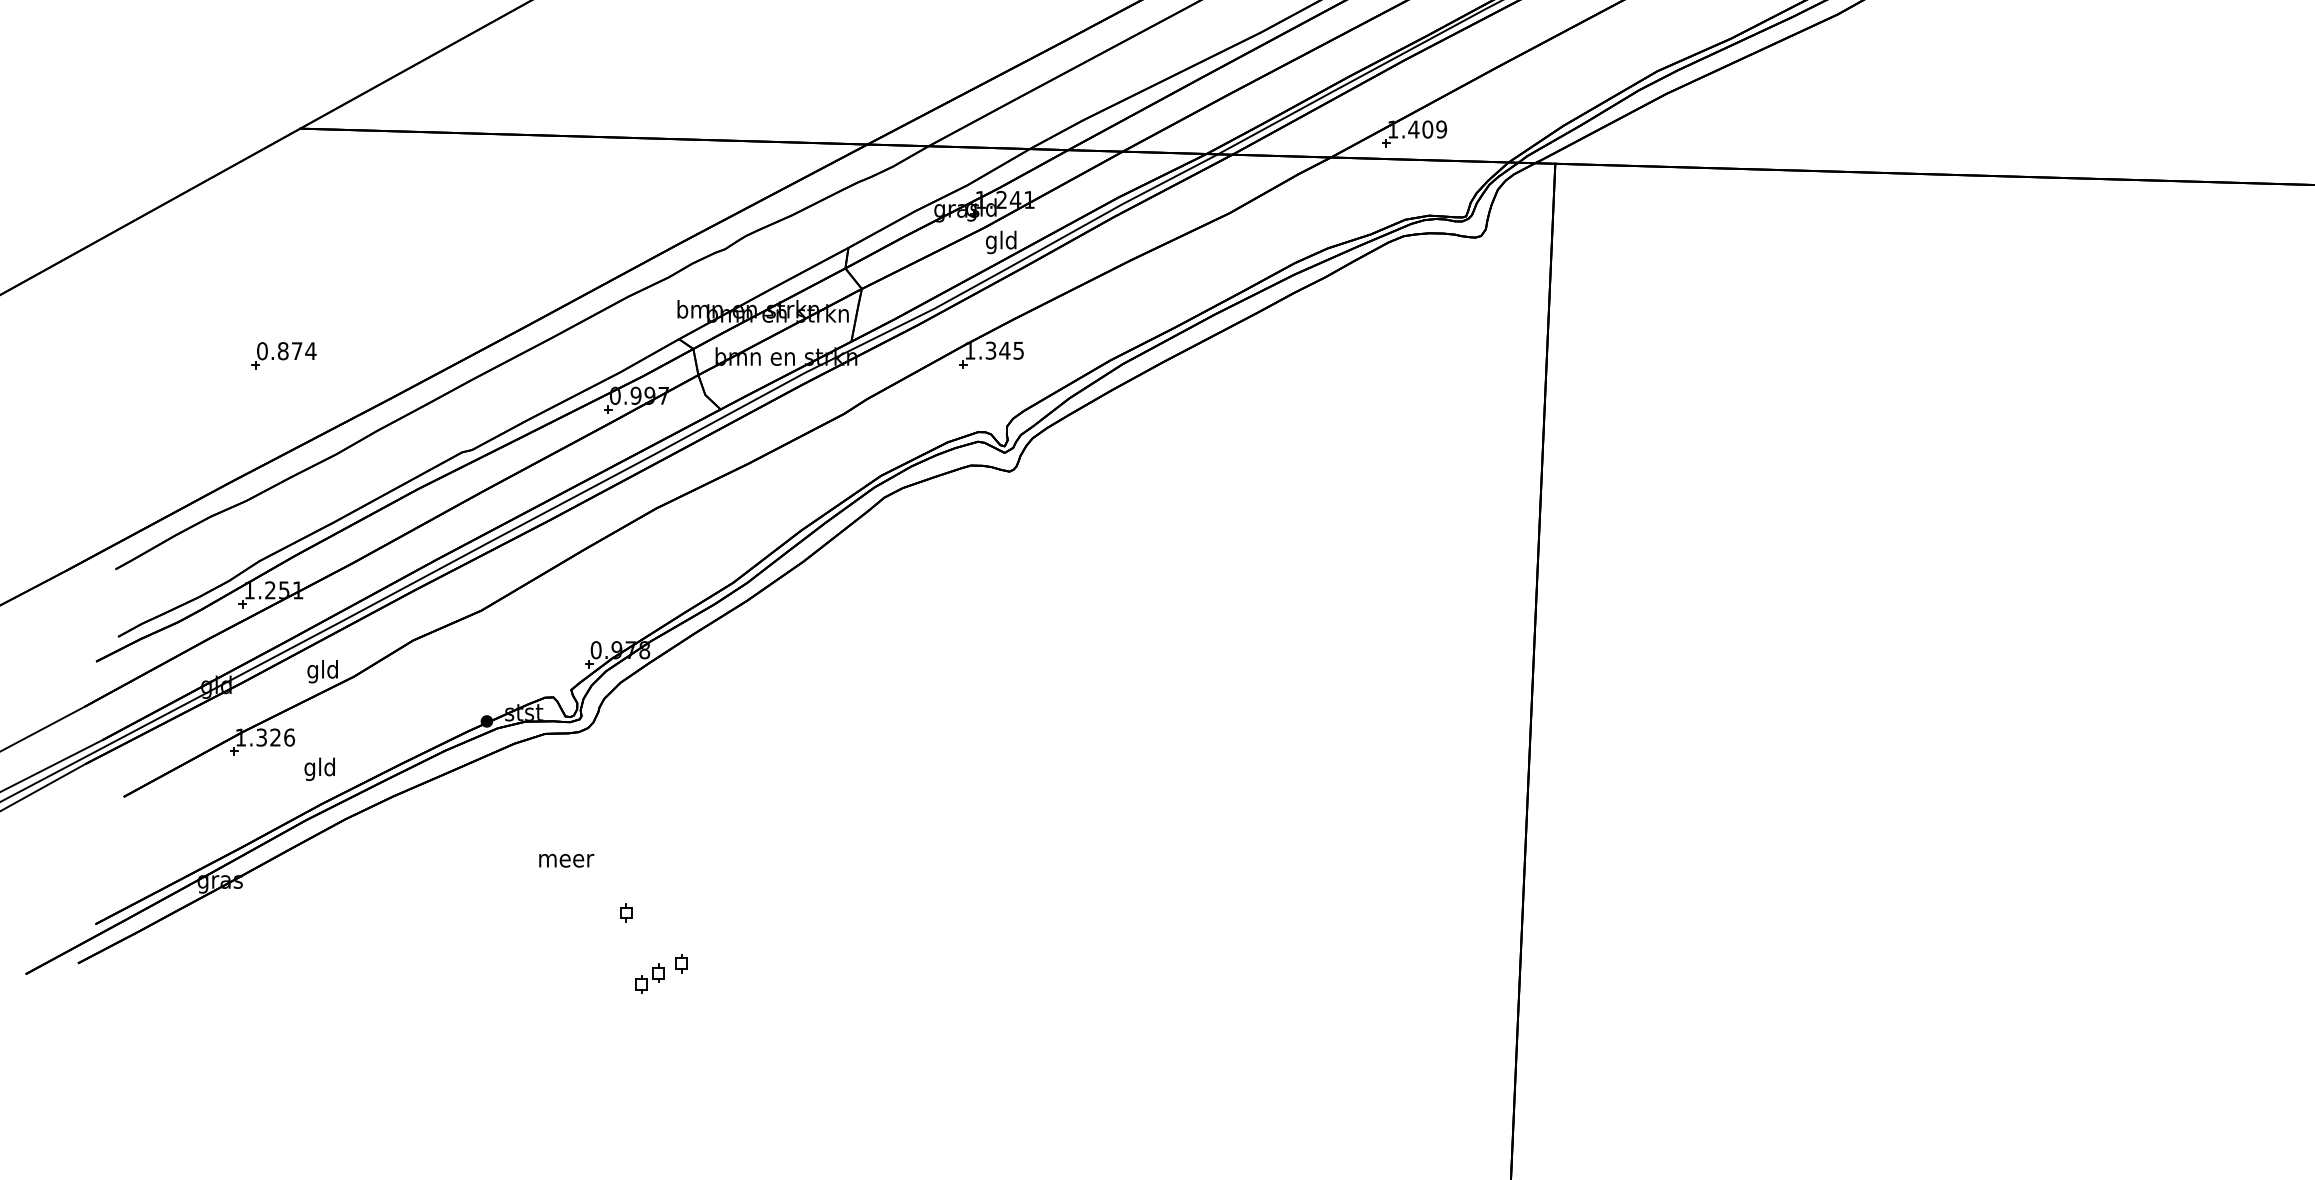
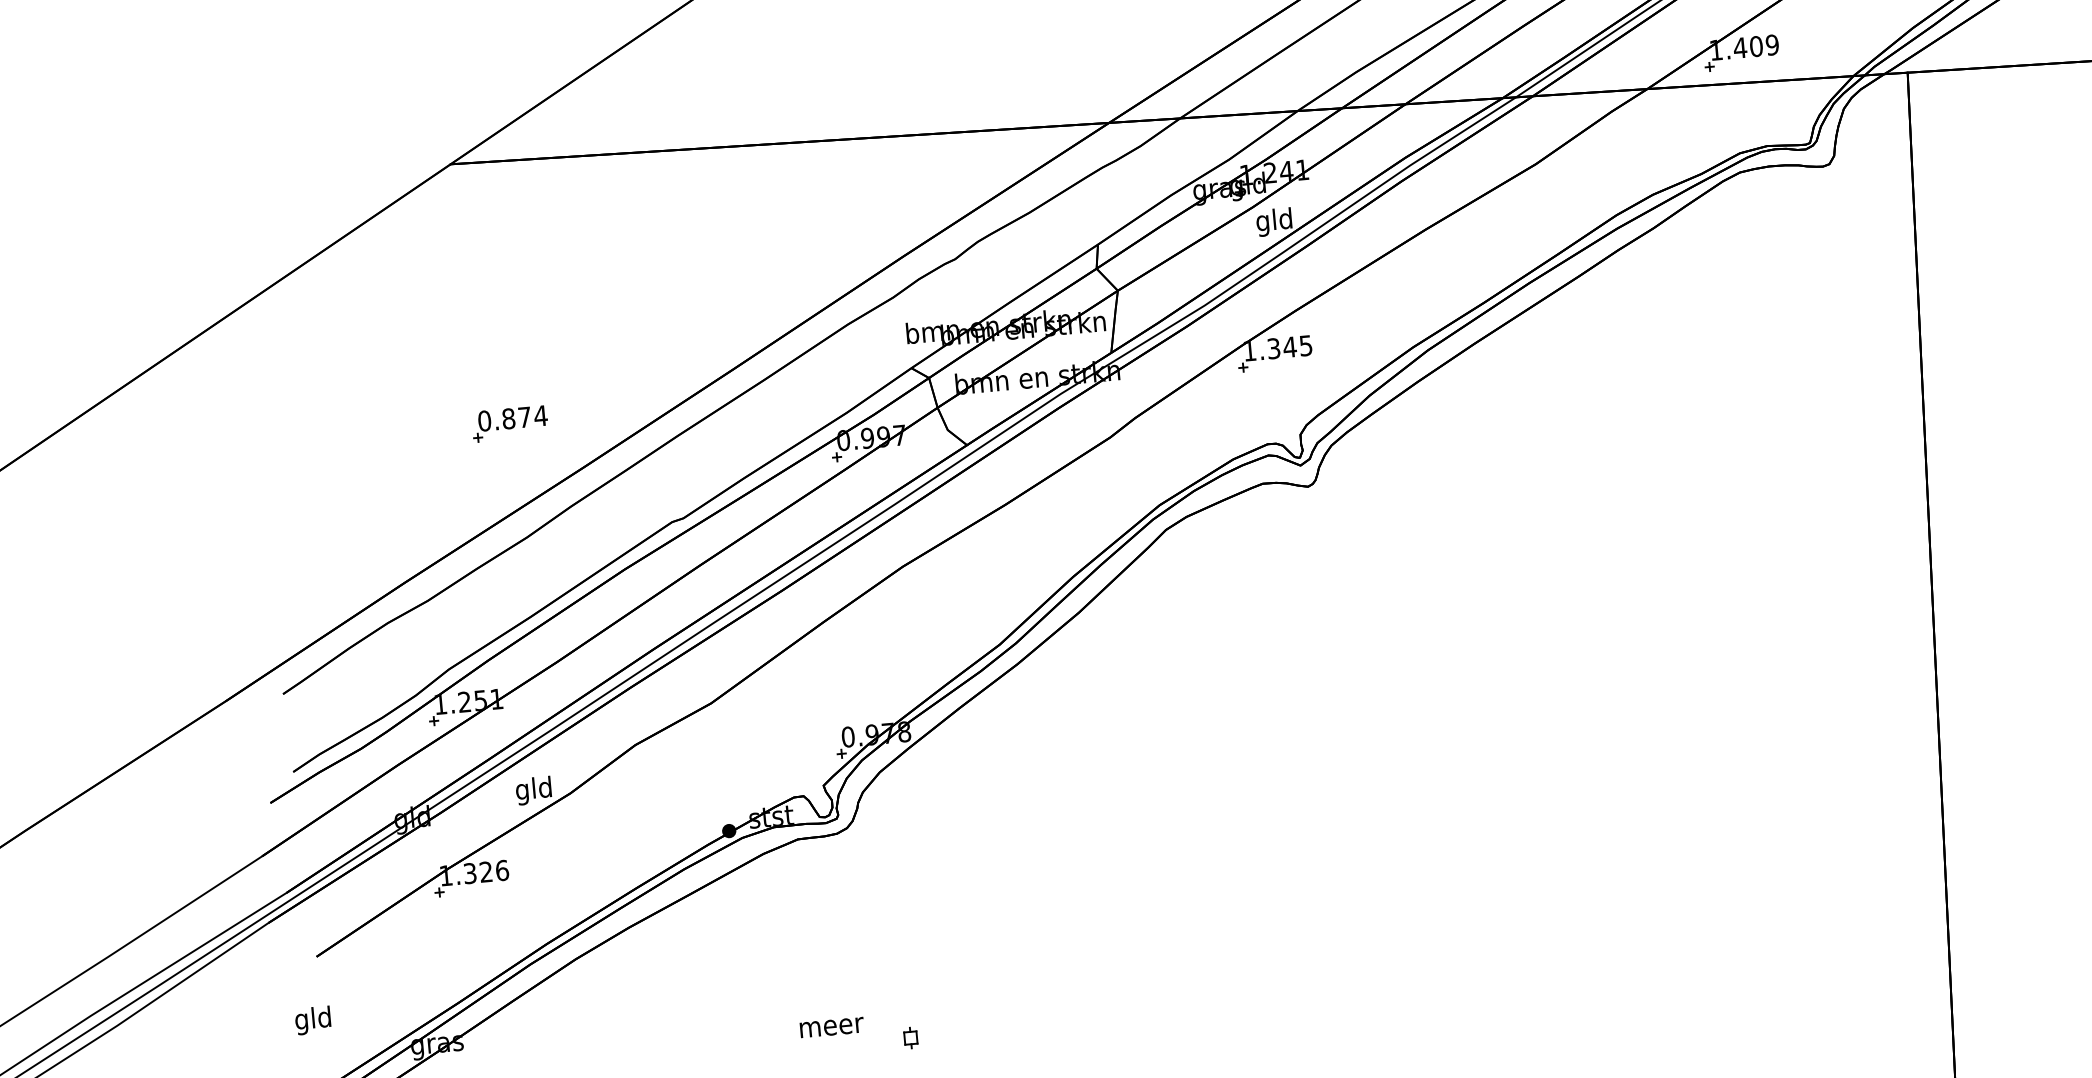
part: (283, 355) -> (509, 423), moved
text: (319, 768) -> (312, 1019), moved
text: (566, 860) -> (831, 1027), moved

